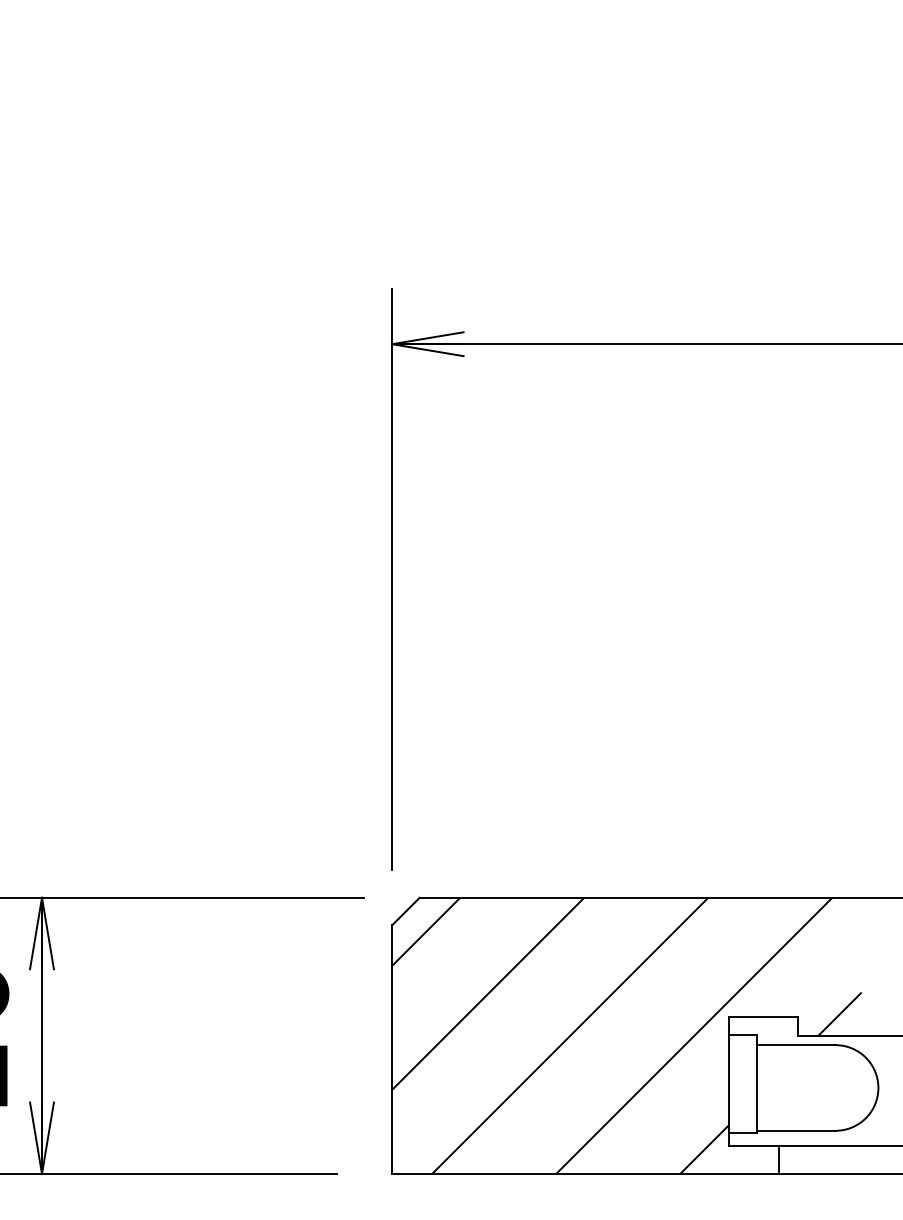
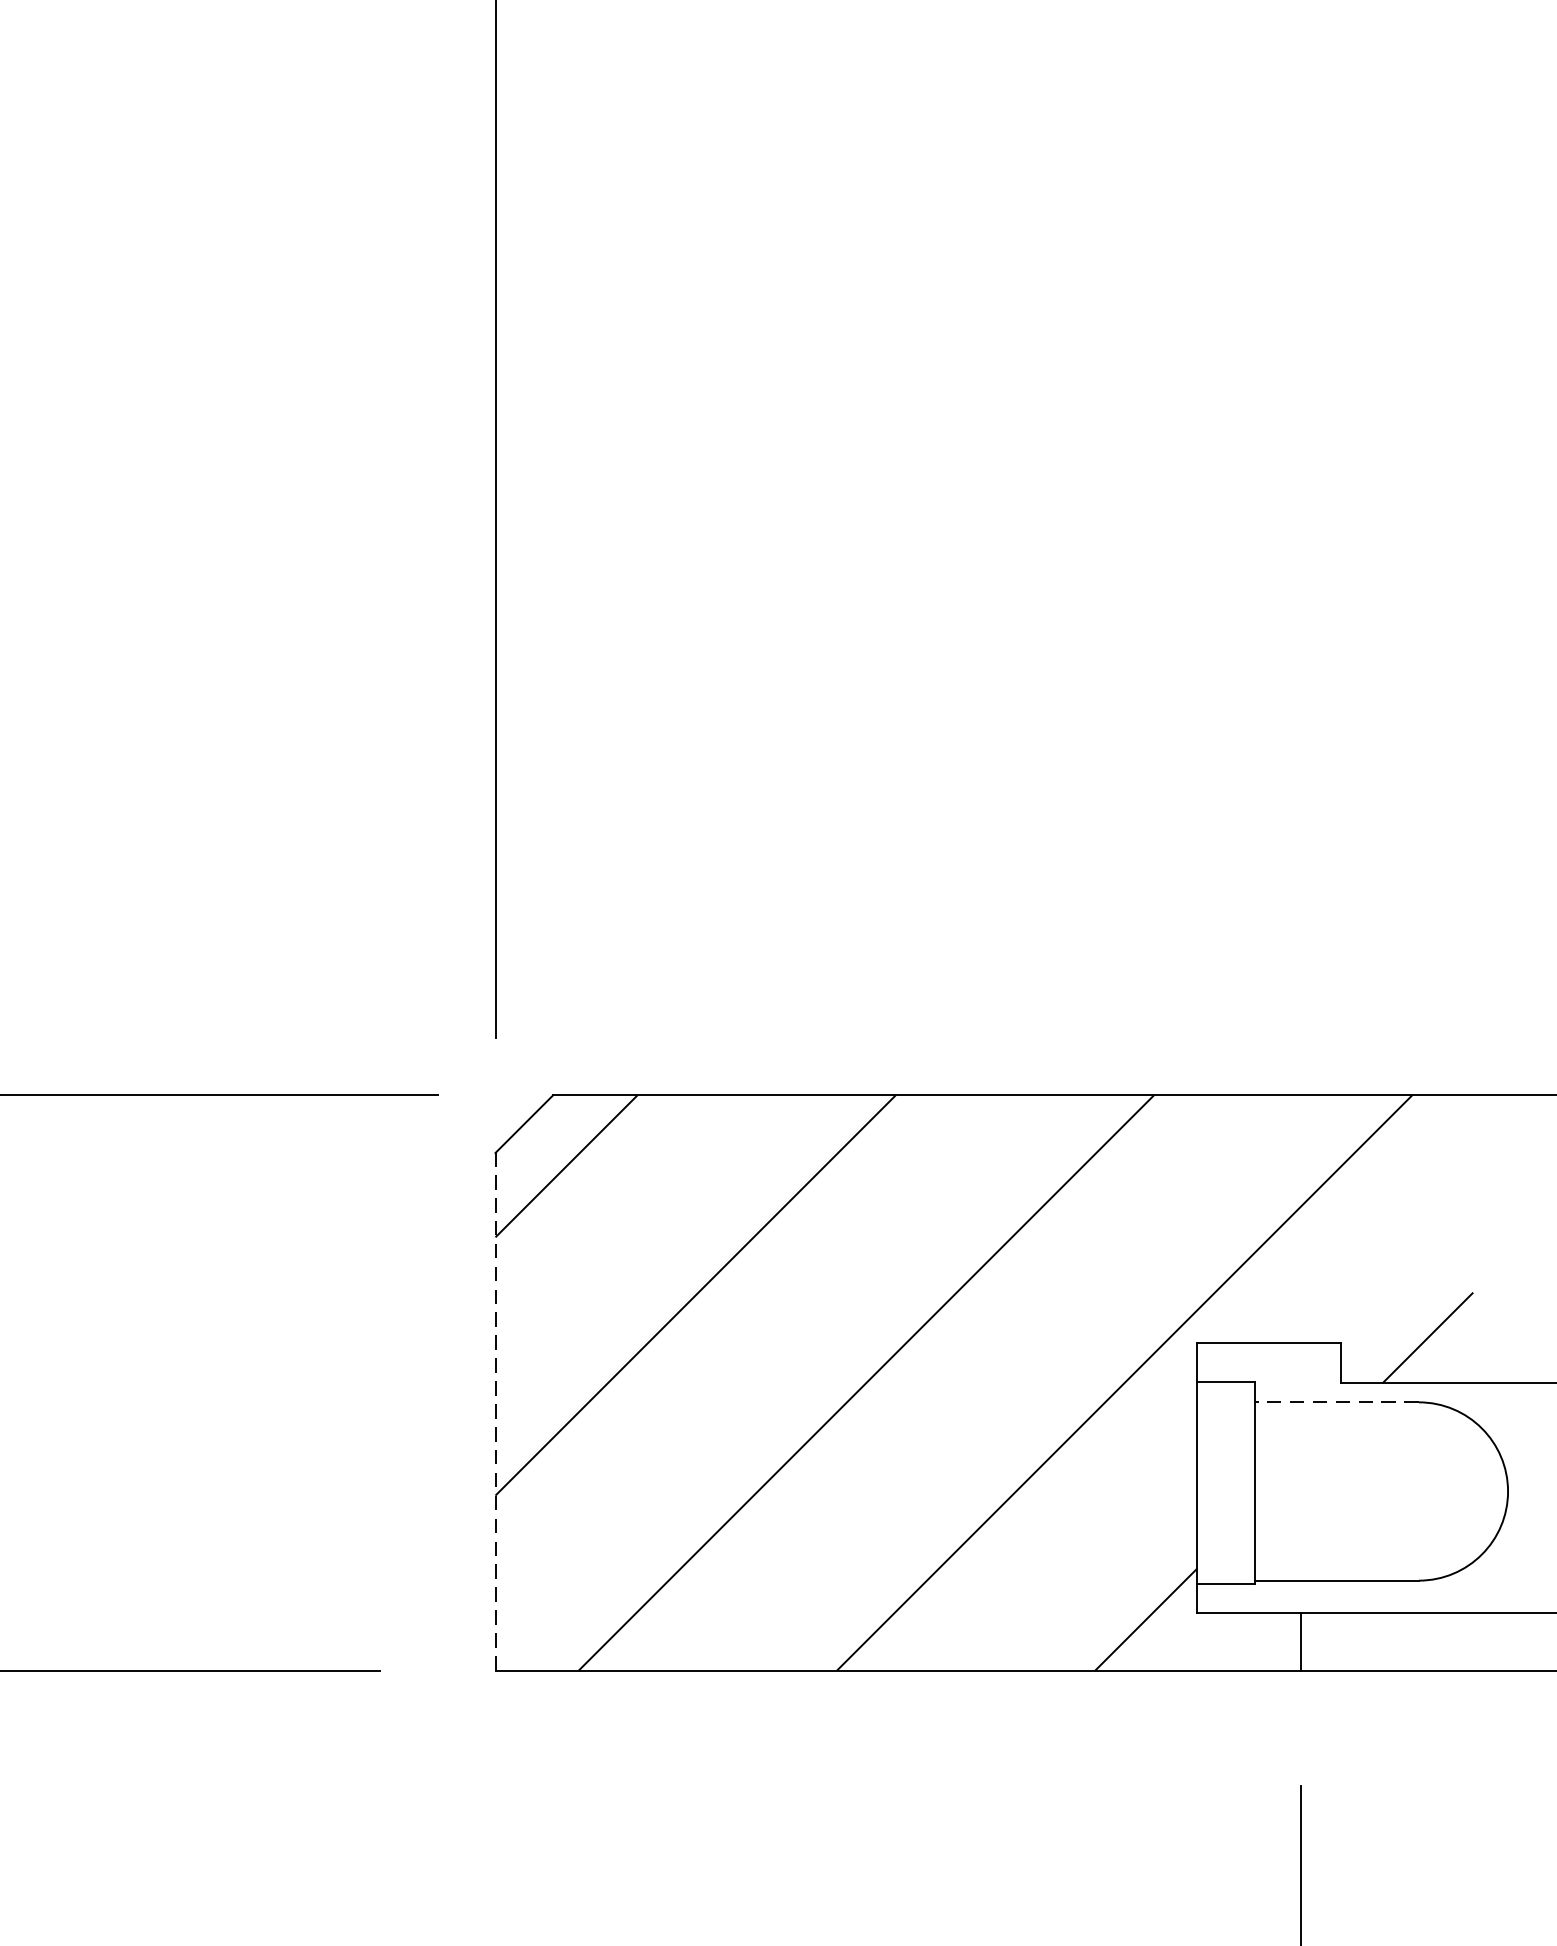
line: (795, 1045) -> (1335, 1403), solid -> dashed
line: (392, 1049) -> (496, 1411), solid -> dashed

